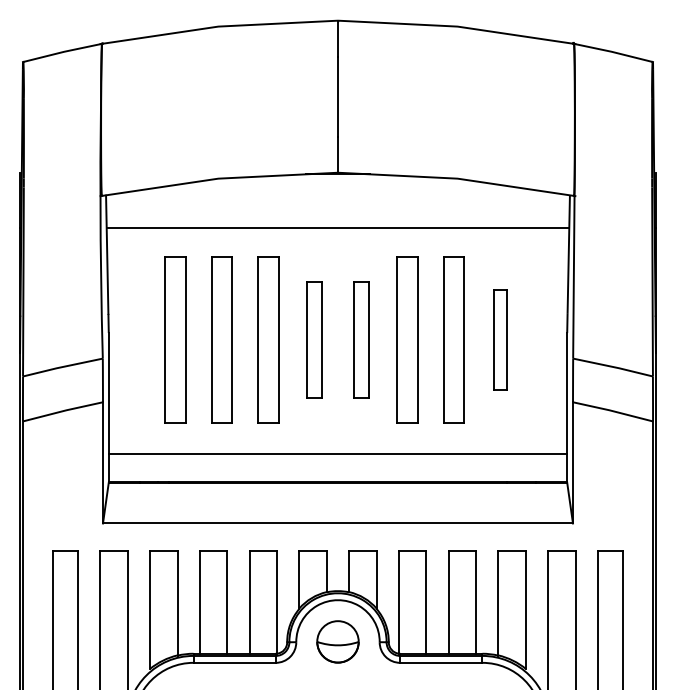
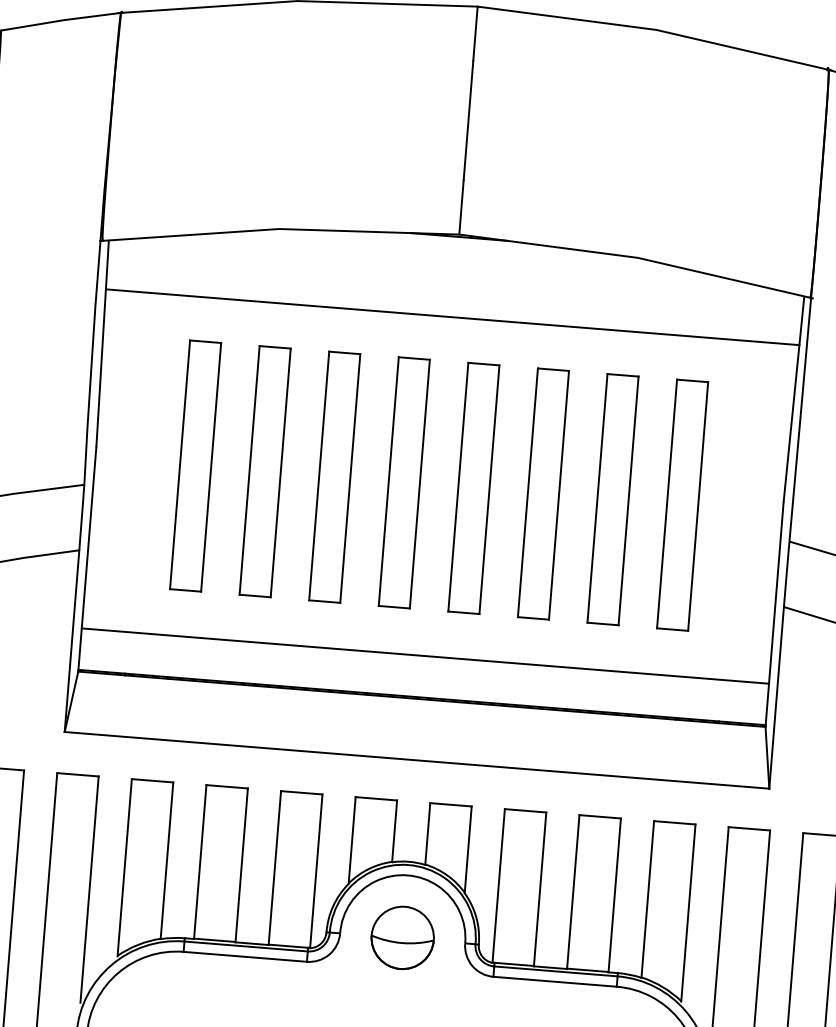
part: (314, 339) -> (403, 481), size x1.43
part: (361, 339) -> (474, 487), size x1.43
part: (500, 339) -> (682, 504), size x1.67

